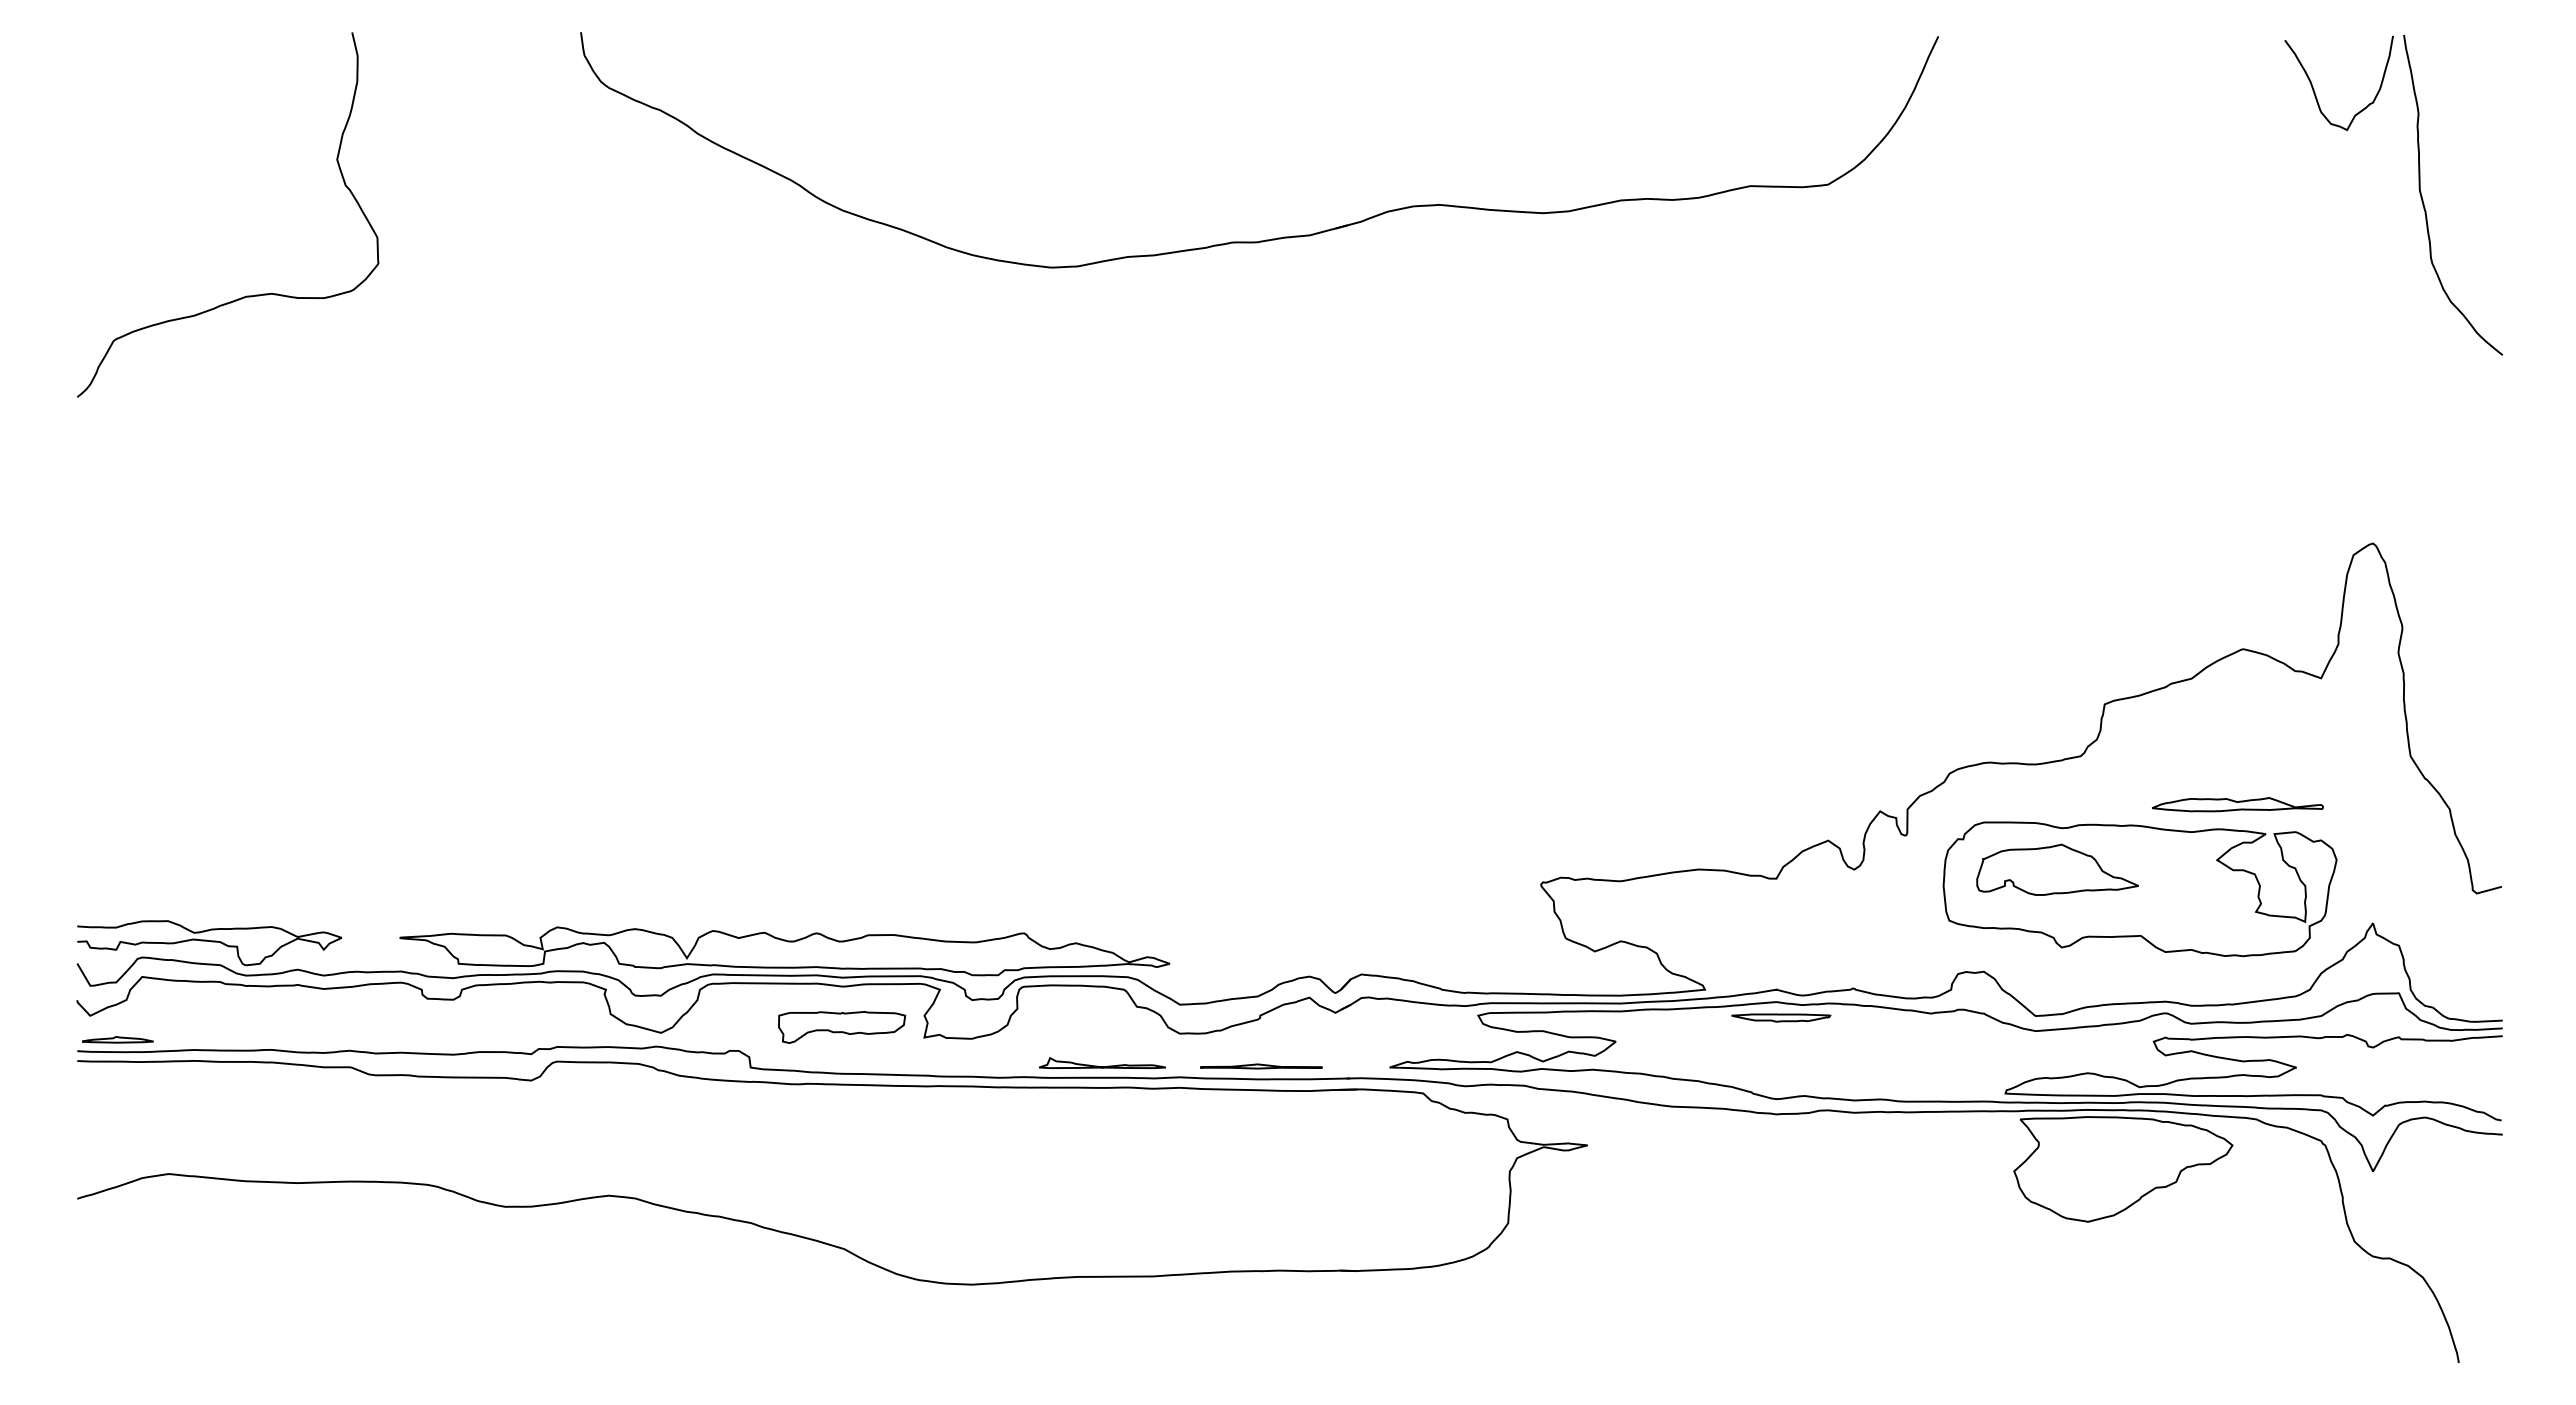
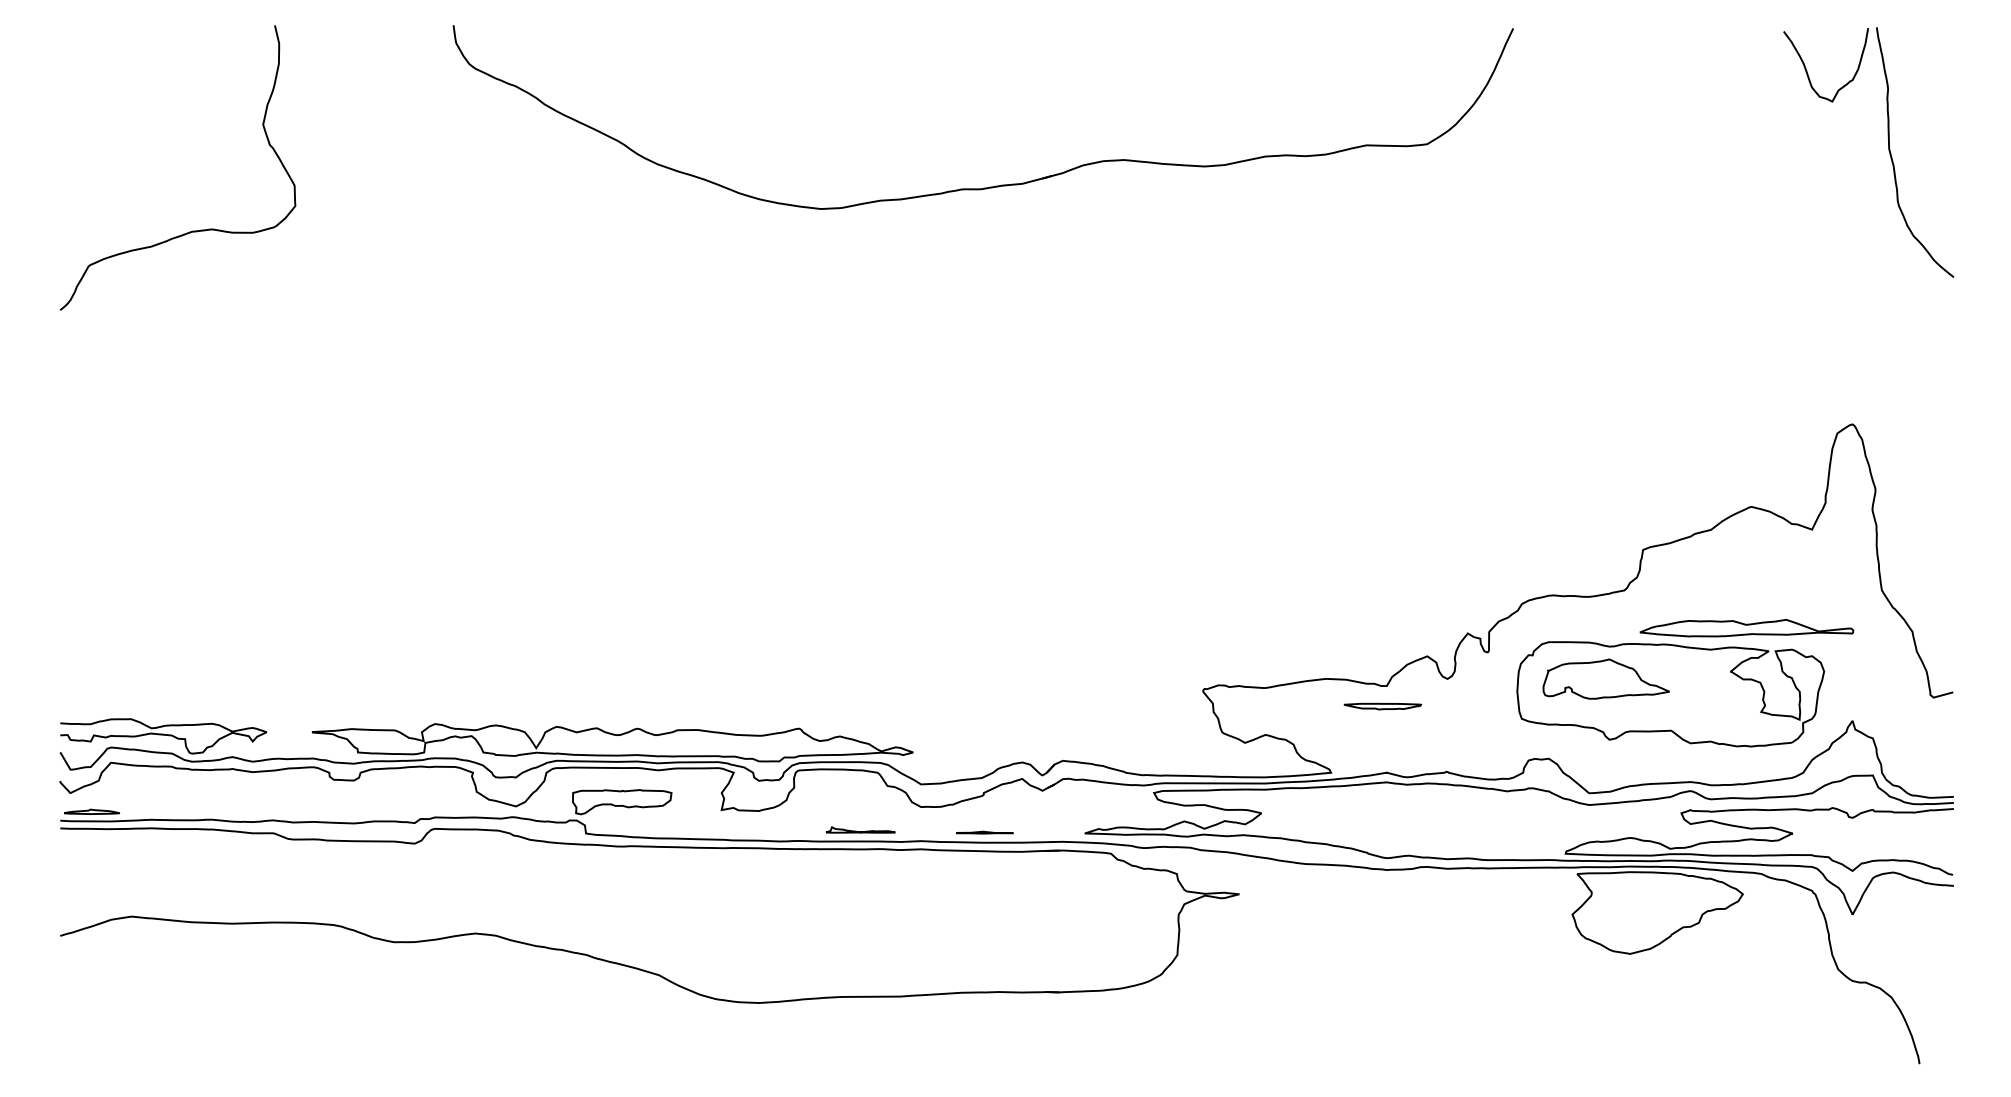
part: (2237, 804) -> (1746, 628), size x1.6
part: (1781, 1017) -> (1382, 706), moved
part: (842, 1027) -> (622, 802), moved
part: (1102, 1062) -> (860, 829), size x0.7
part: (1261, 1066) -> (984, 832), size x0.6

